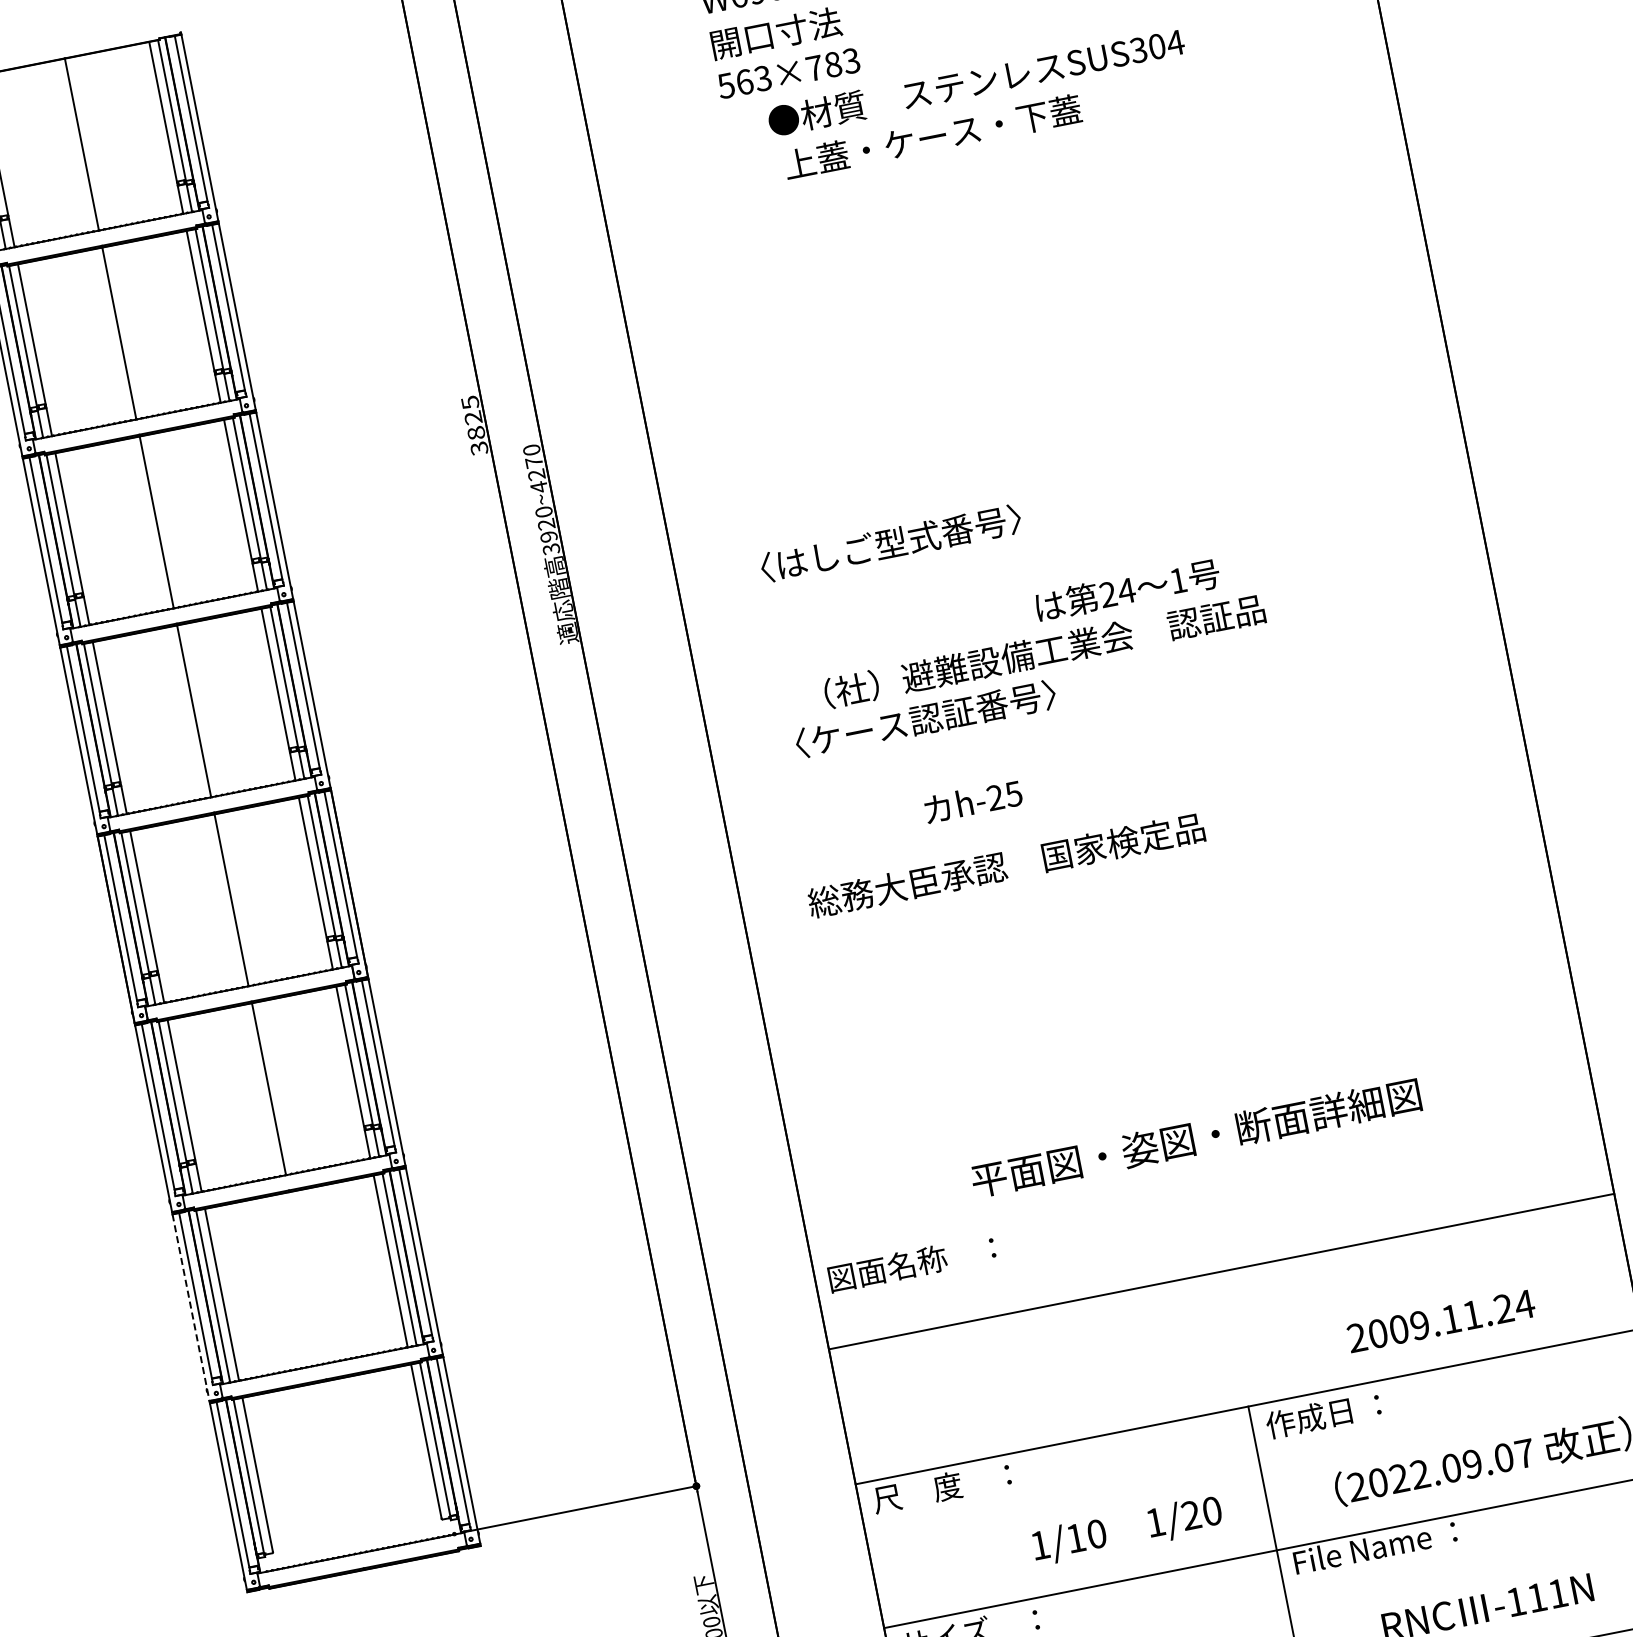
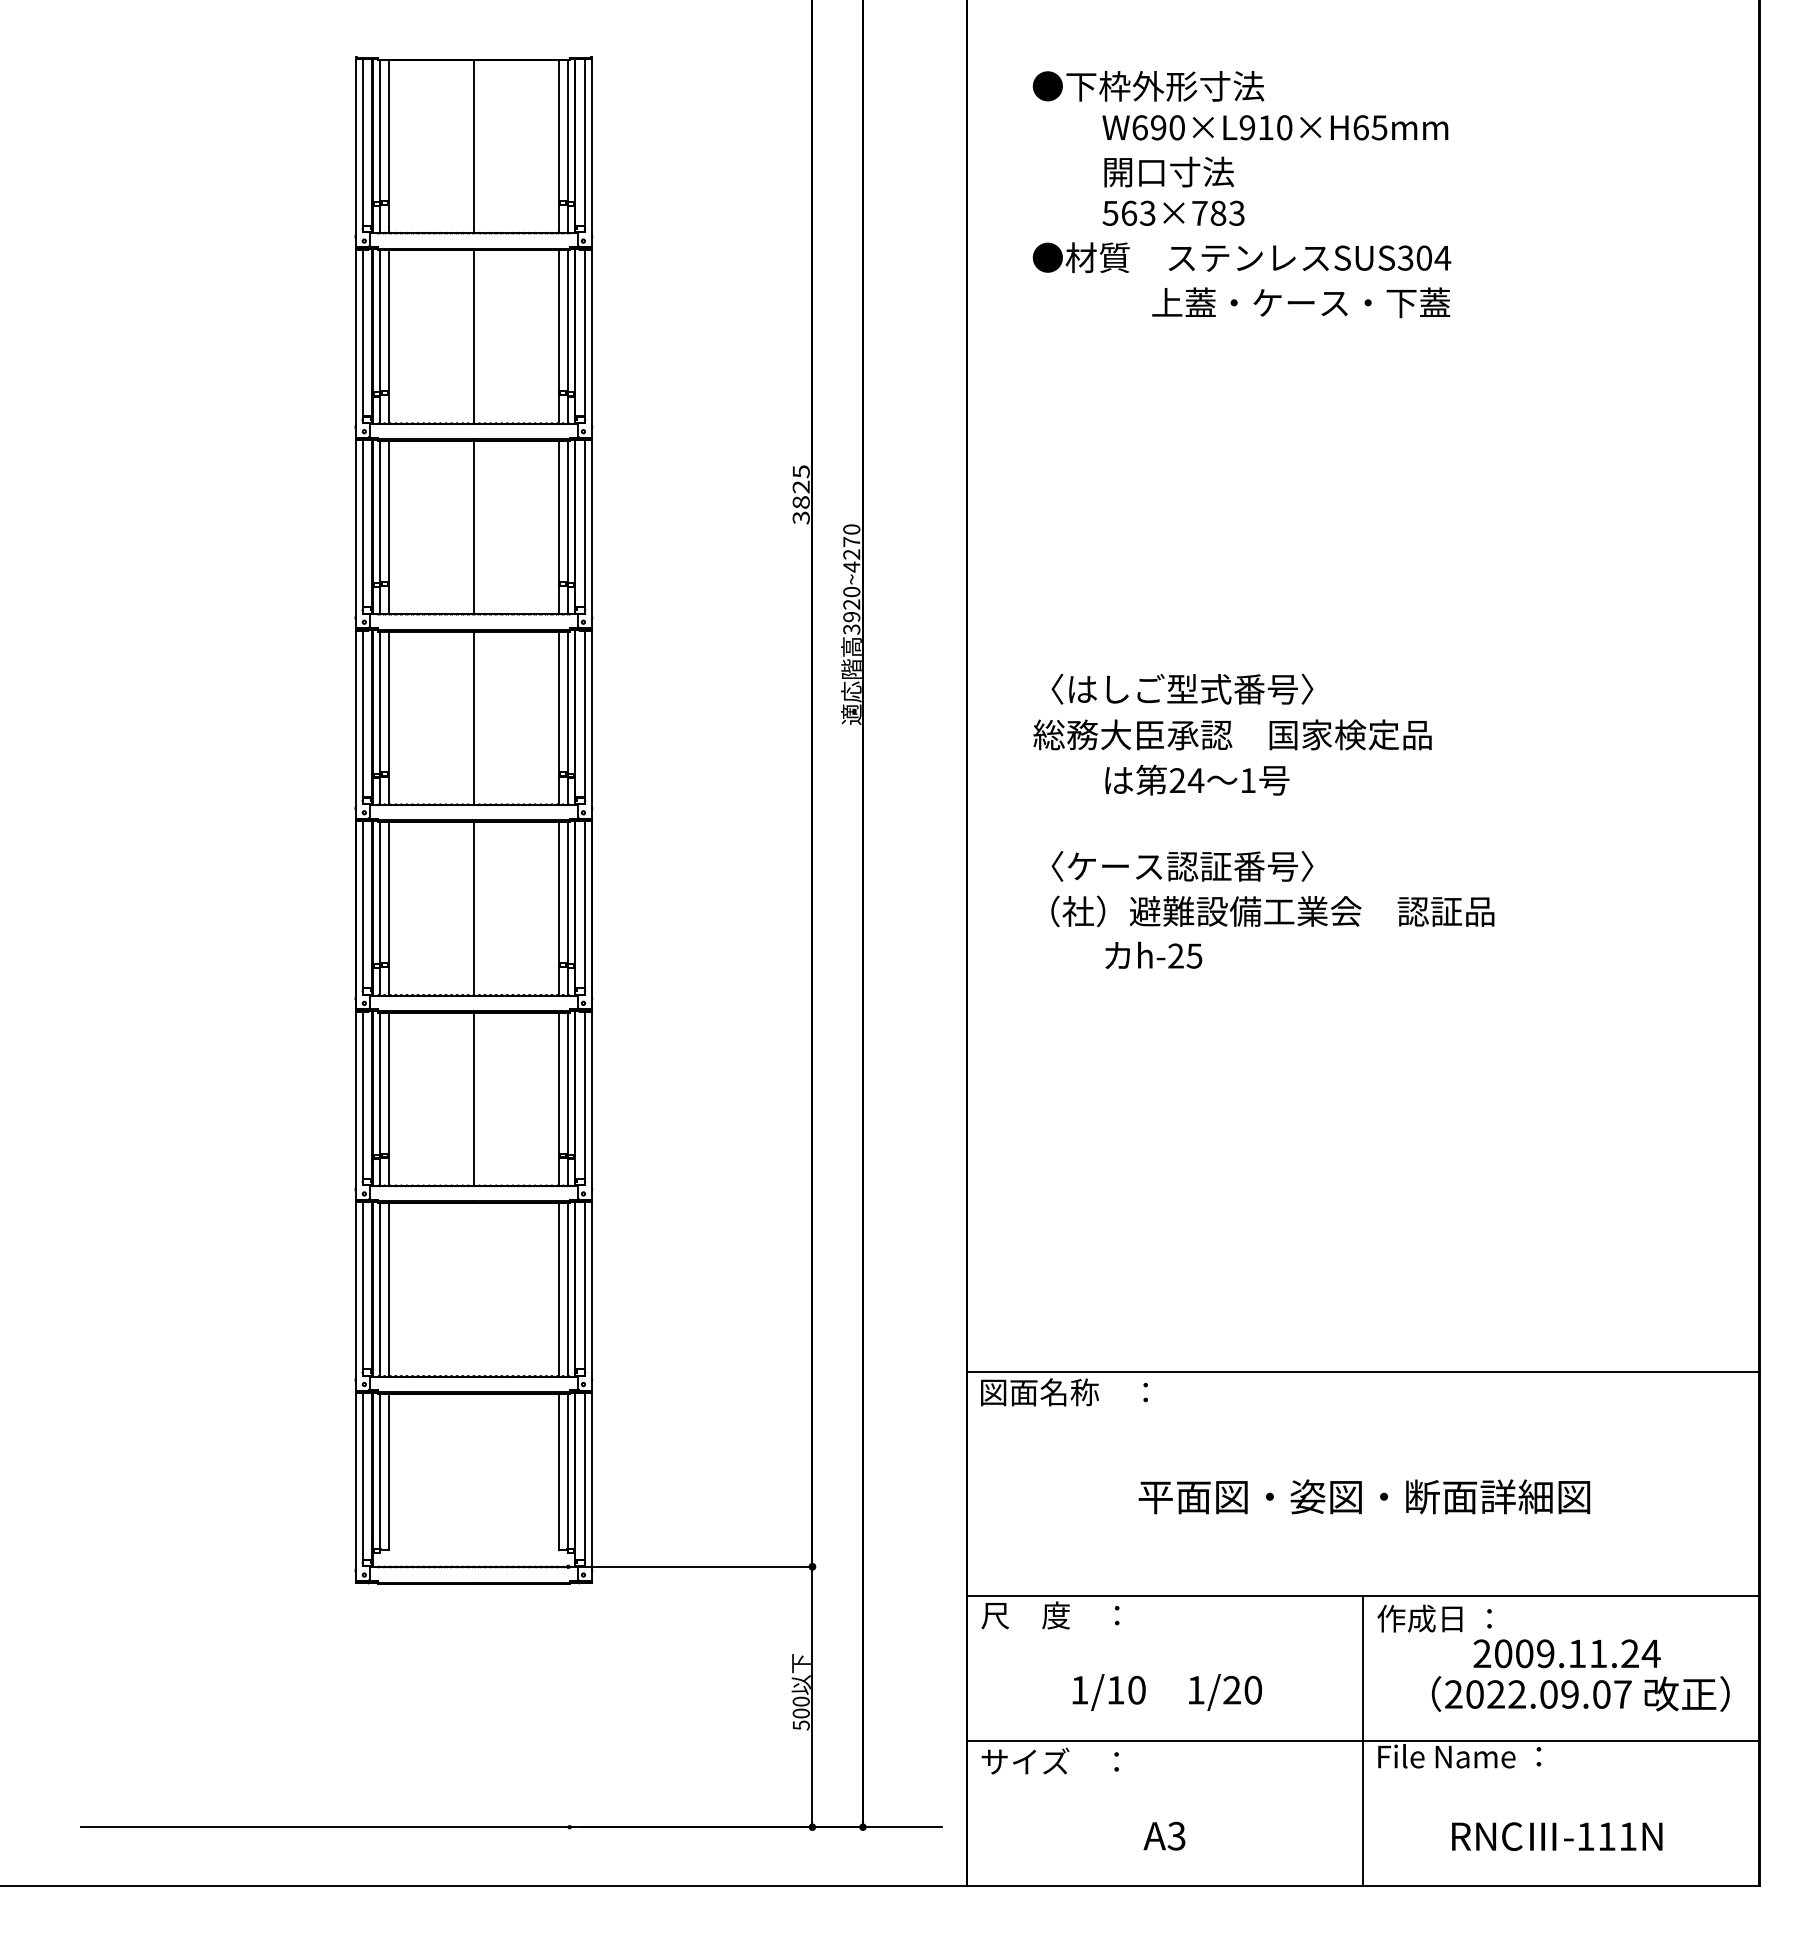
text: (975, 81) -> (1241, 257), moved
text: (1127, 589) -> (1197, 779), moved
text: (1044, 651) -> (1272, 911), moved
text: (973, 801) -> (1153, 955), moved
text: (1006, 865) -> (1232, 734), moved
text: (1196, 1137) -> (1364, 1496), moved
line: (1221, 1271) -> (1363, 1372), moved
line: (191, 1307) -> (356, 1296), dashed -> solid
text: (1440, 1321) -> (1566, 1653), moved
text: (1126, 1530) -> (1166, 1692), moved

